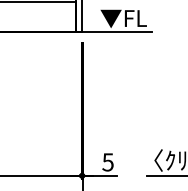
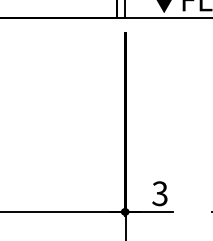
text: (108, 161) -> (160, 192), 5 -> 3

